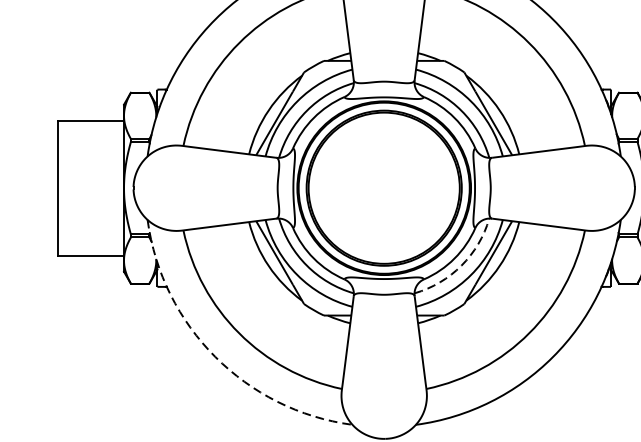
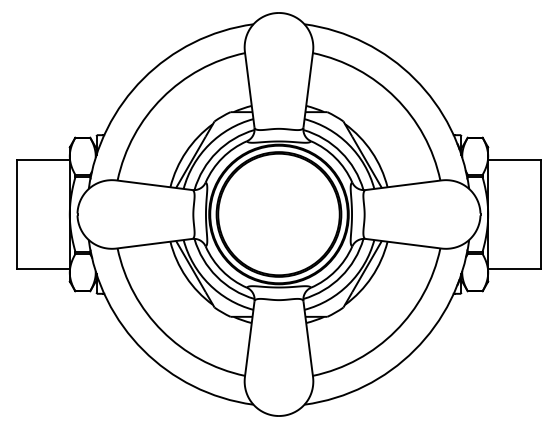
arc: (461, 265) -> (341, 276), dashed -> solid
arc: (215, 357) -> (143, 350), dashed -> solid

